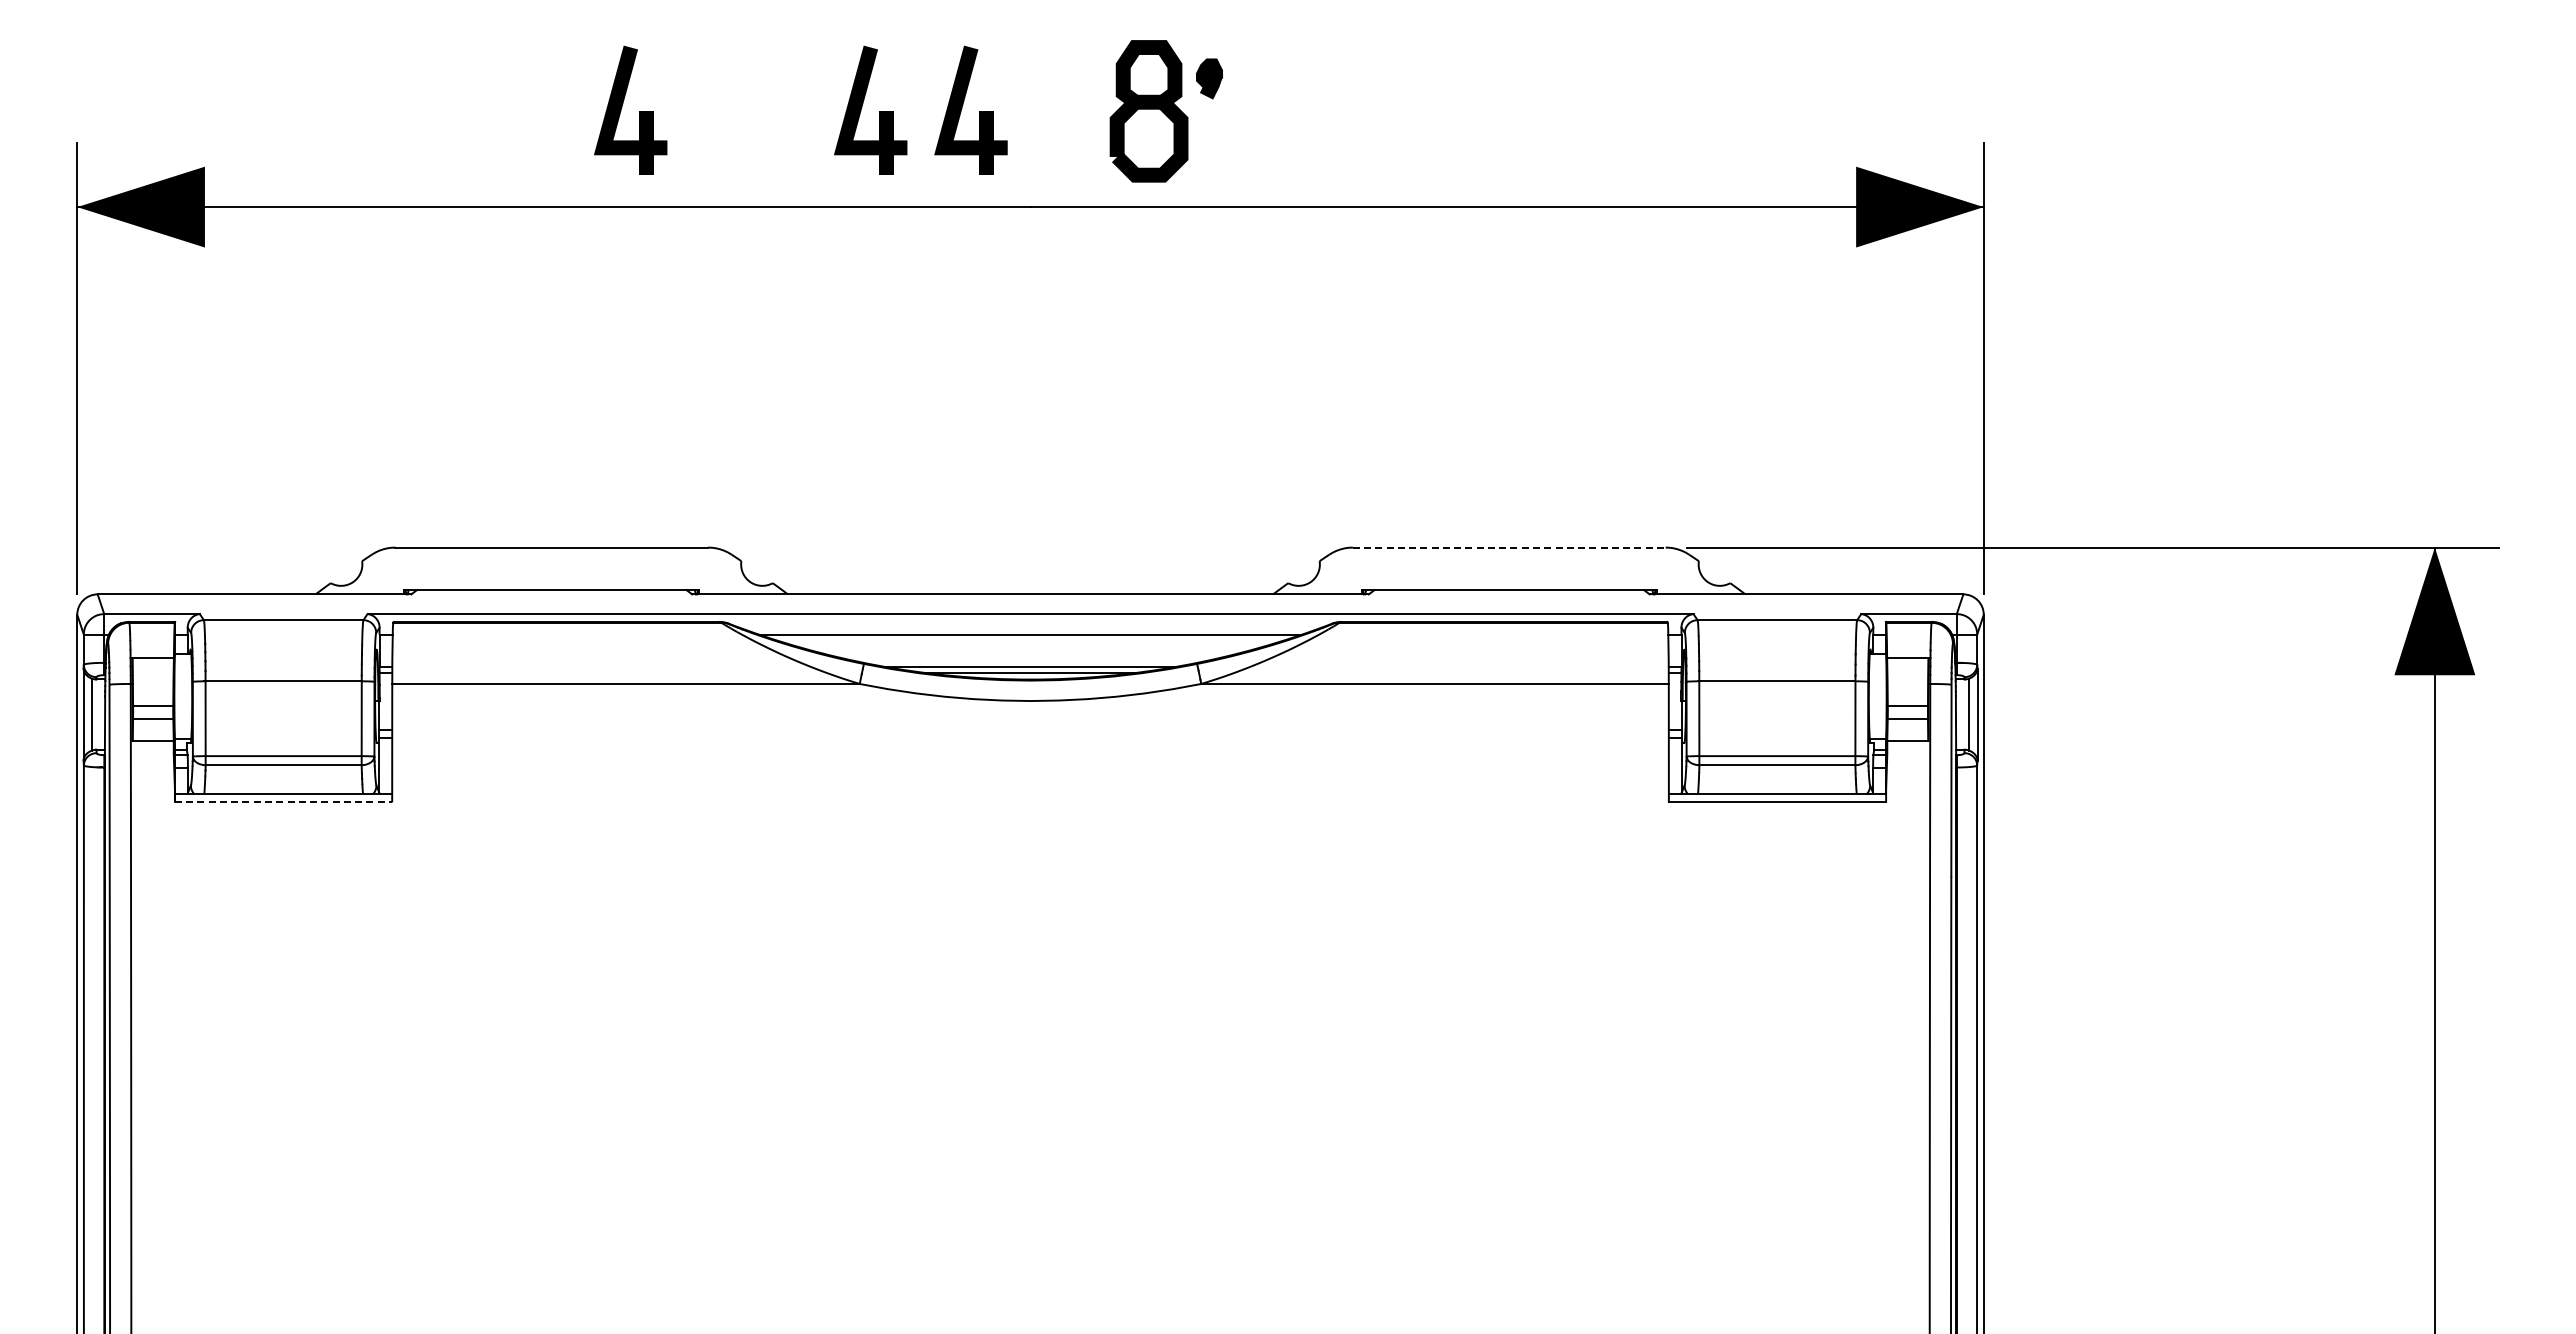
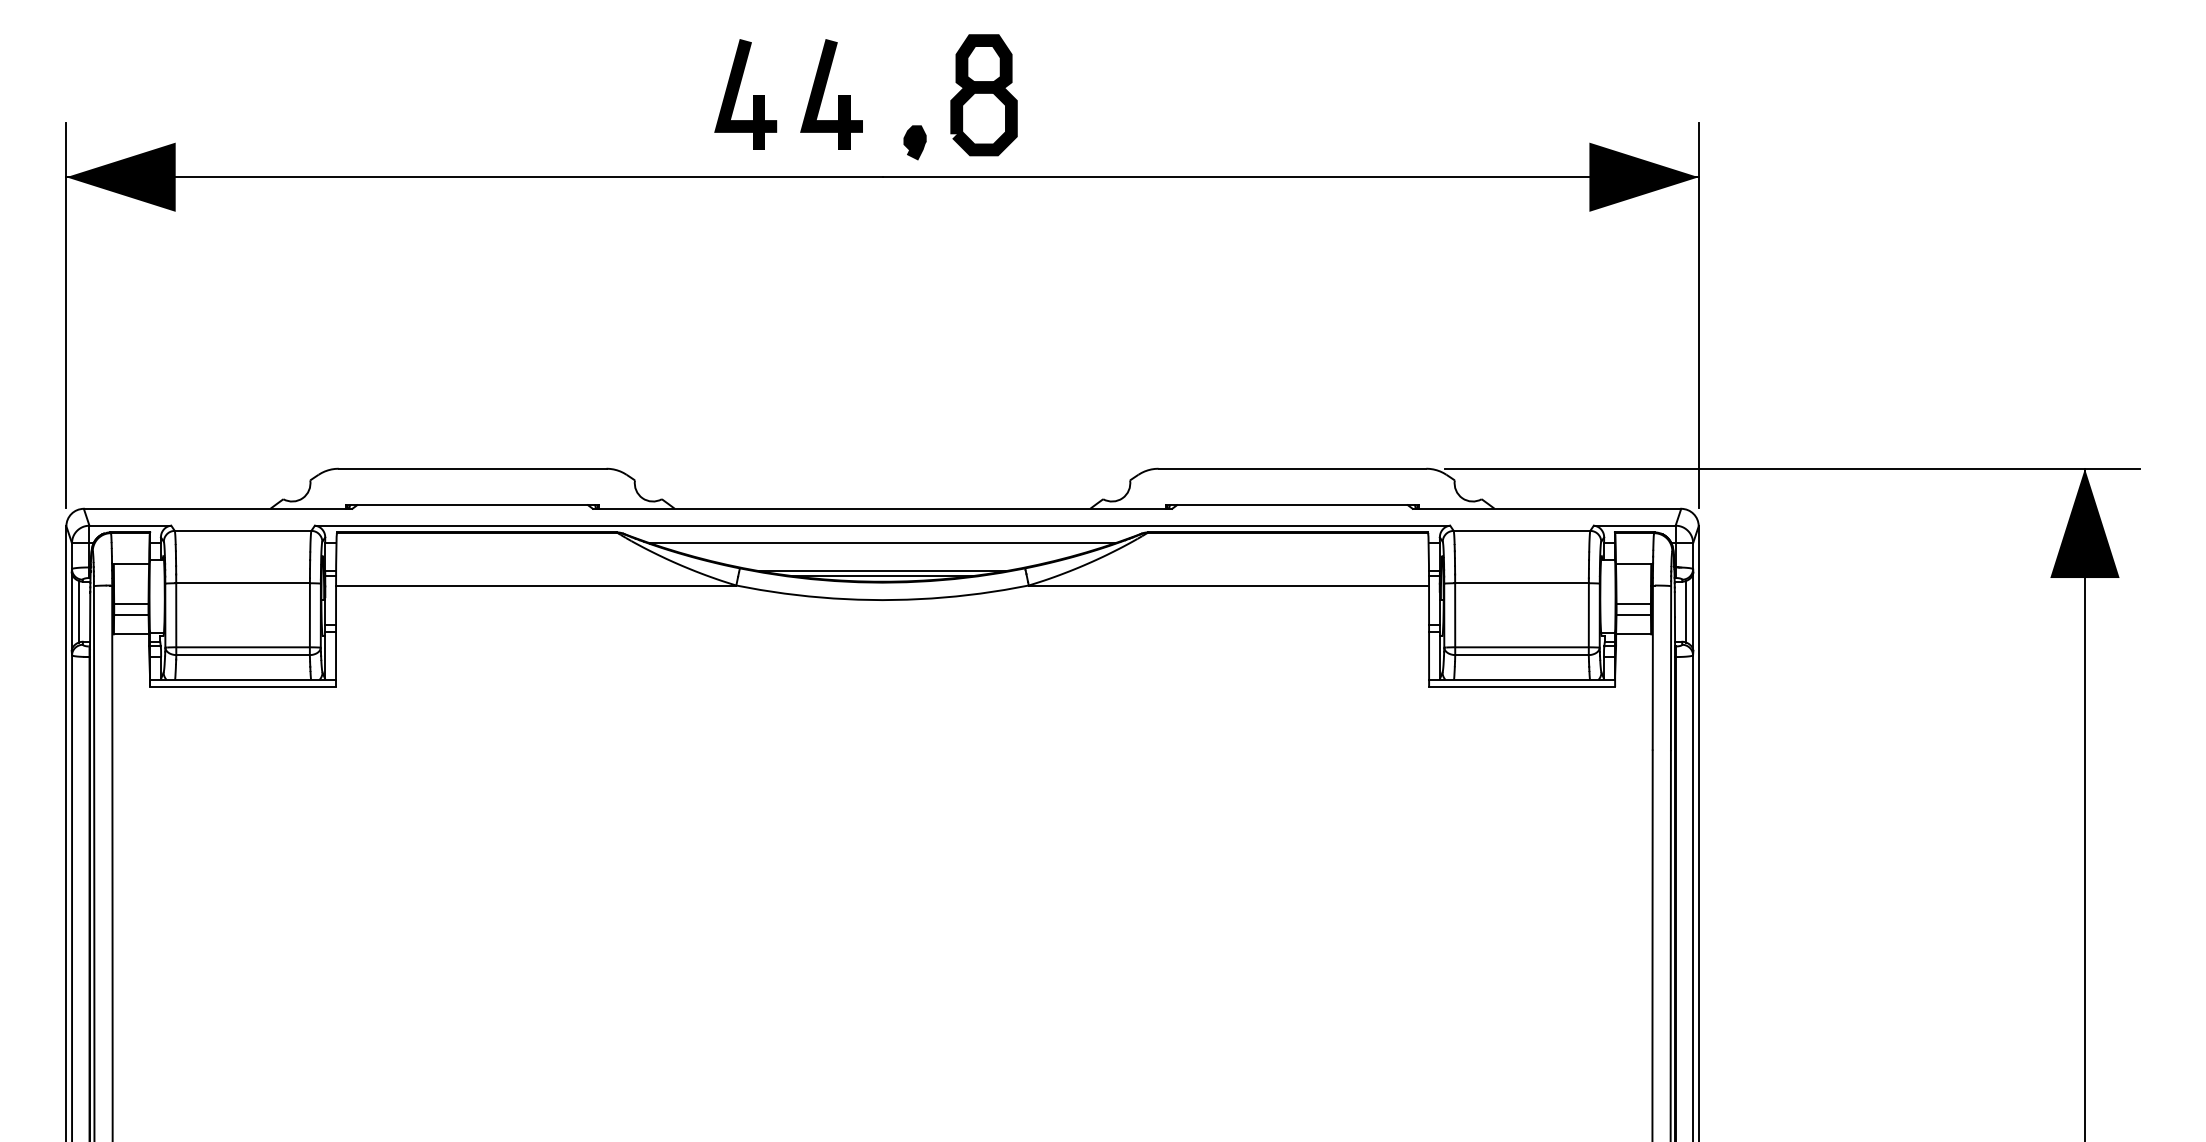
part: (1209, 78) -> (915, 142), moved
part: (622, 107) -> (533, 91), removed
line: (1509, 547) -> (1292, 468), dashed -> solid
line: (283, 802) -> (242, 687), dashed -> solid

